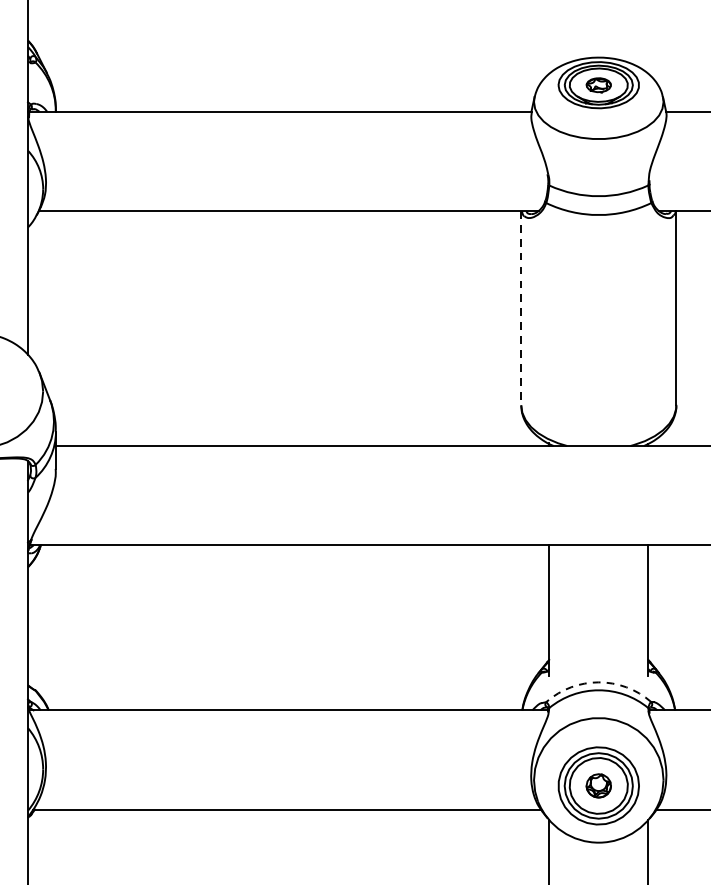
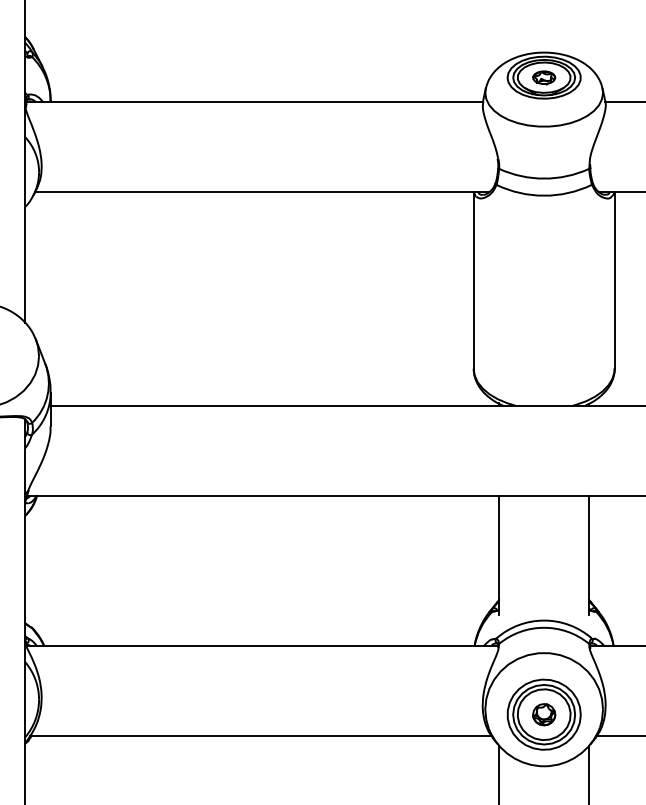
line: (521, 308) -> (473, 280), dashed -> solid
arc: (599, 682) -> (544, 620), dashed -> solid

